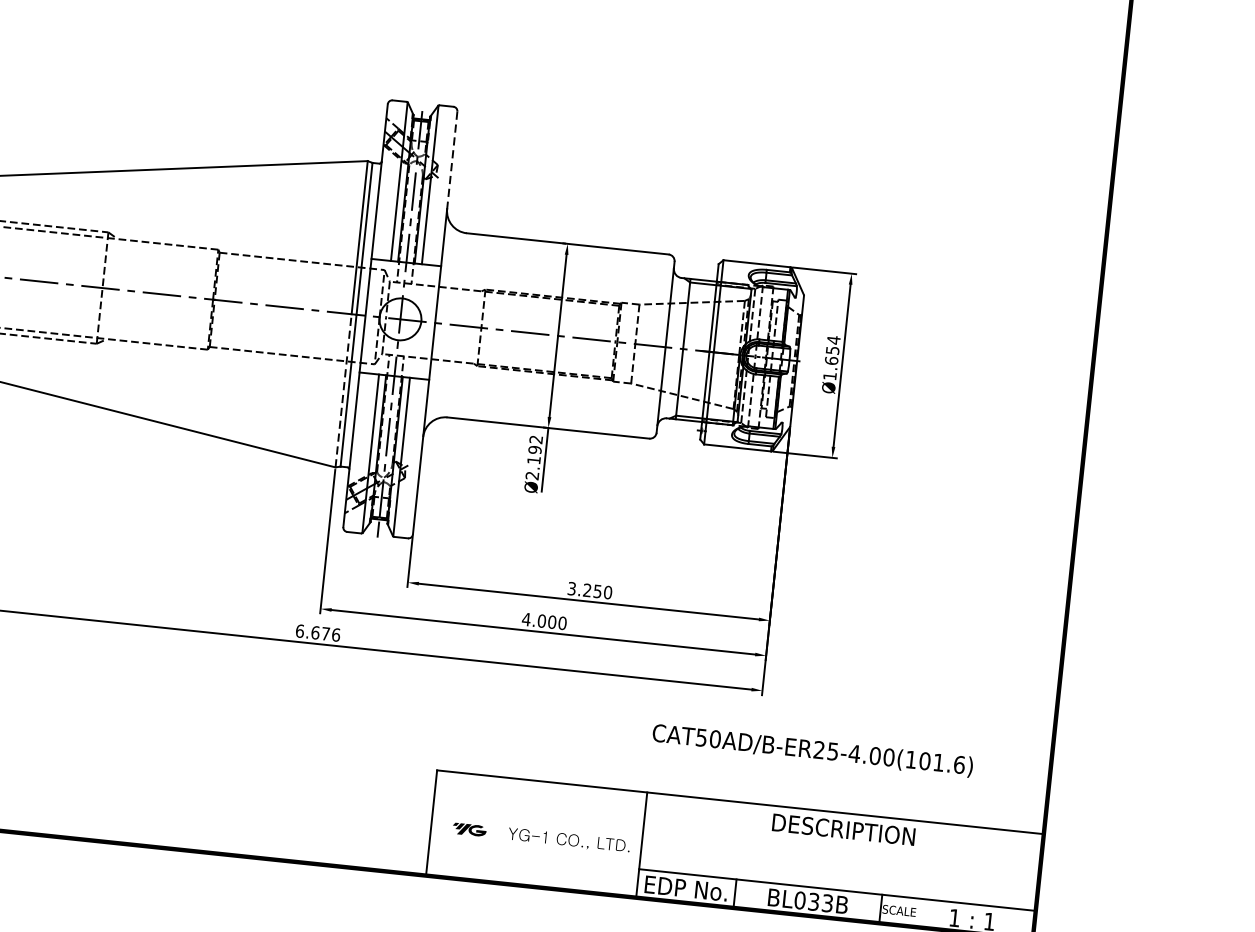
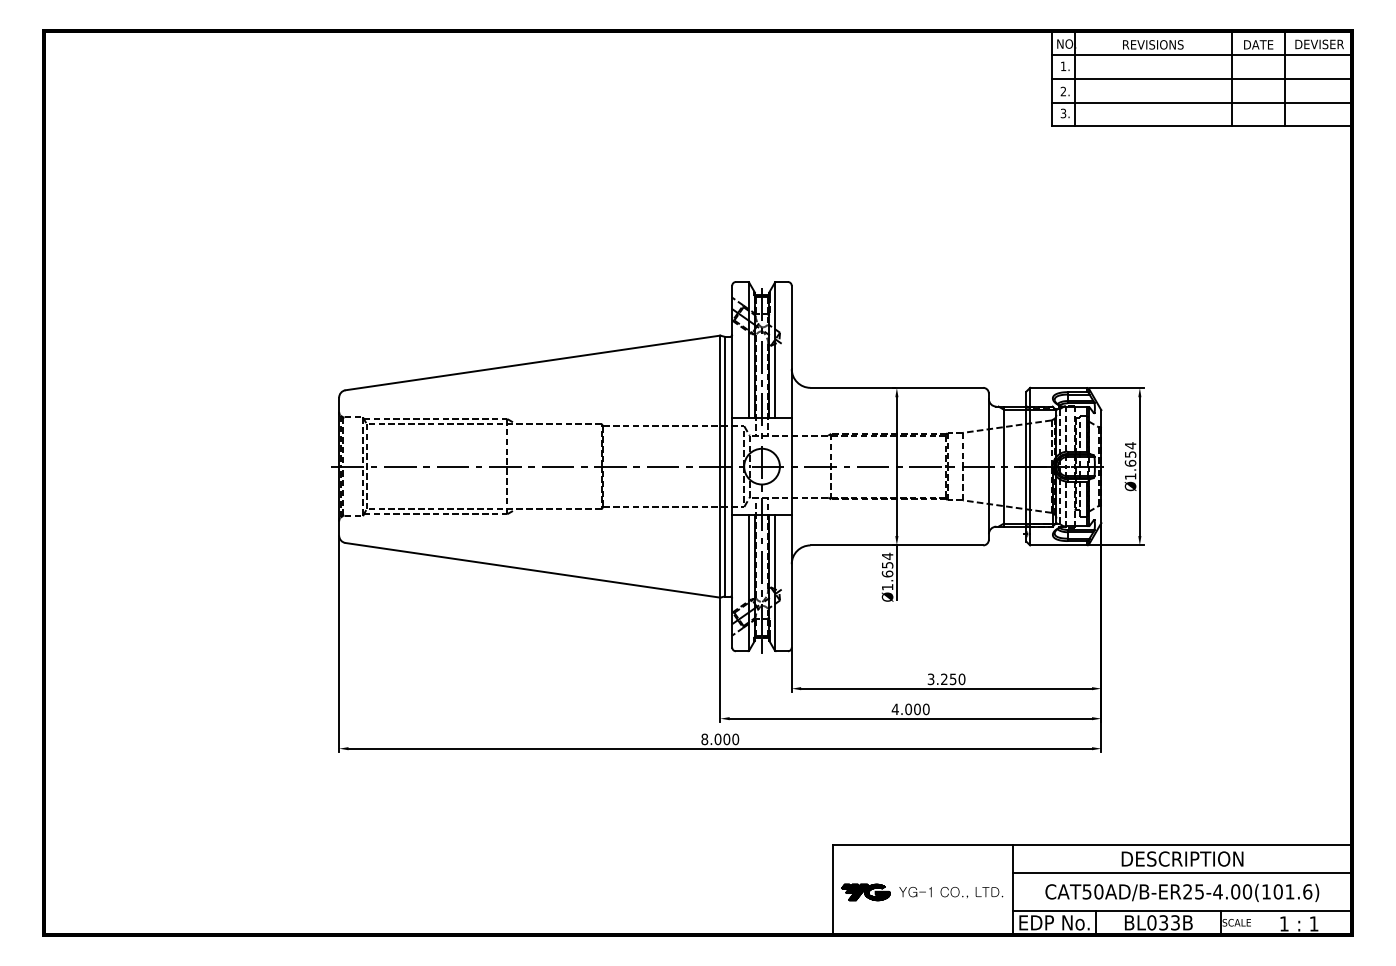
line: (451, 160) -> (791, 327), dashed -> solid
line: (343, 391) -> (720, 532), dashed -> solid
text: (534, 457) -> (887, 571), Ø2.192 -> Ø1.654
text: (318, 633) -> (720, 739), 6.676 -> 8.000
text: (813, 750) -> (1182, 892), moved
part: (469, 829) -> (865, 892), size x1.67
line: (841, 846) -> (1182, 873), added

